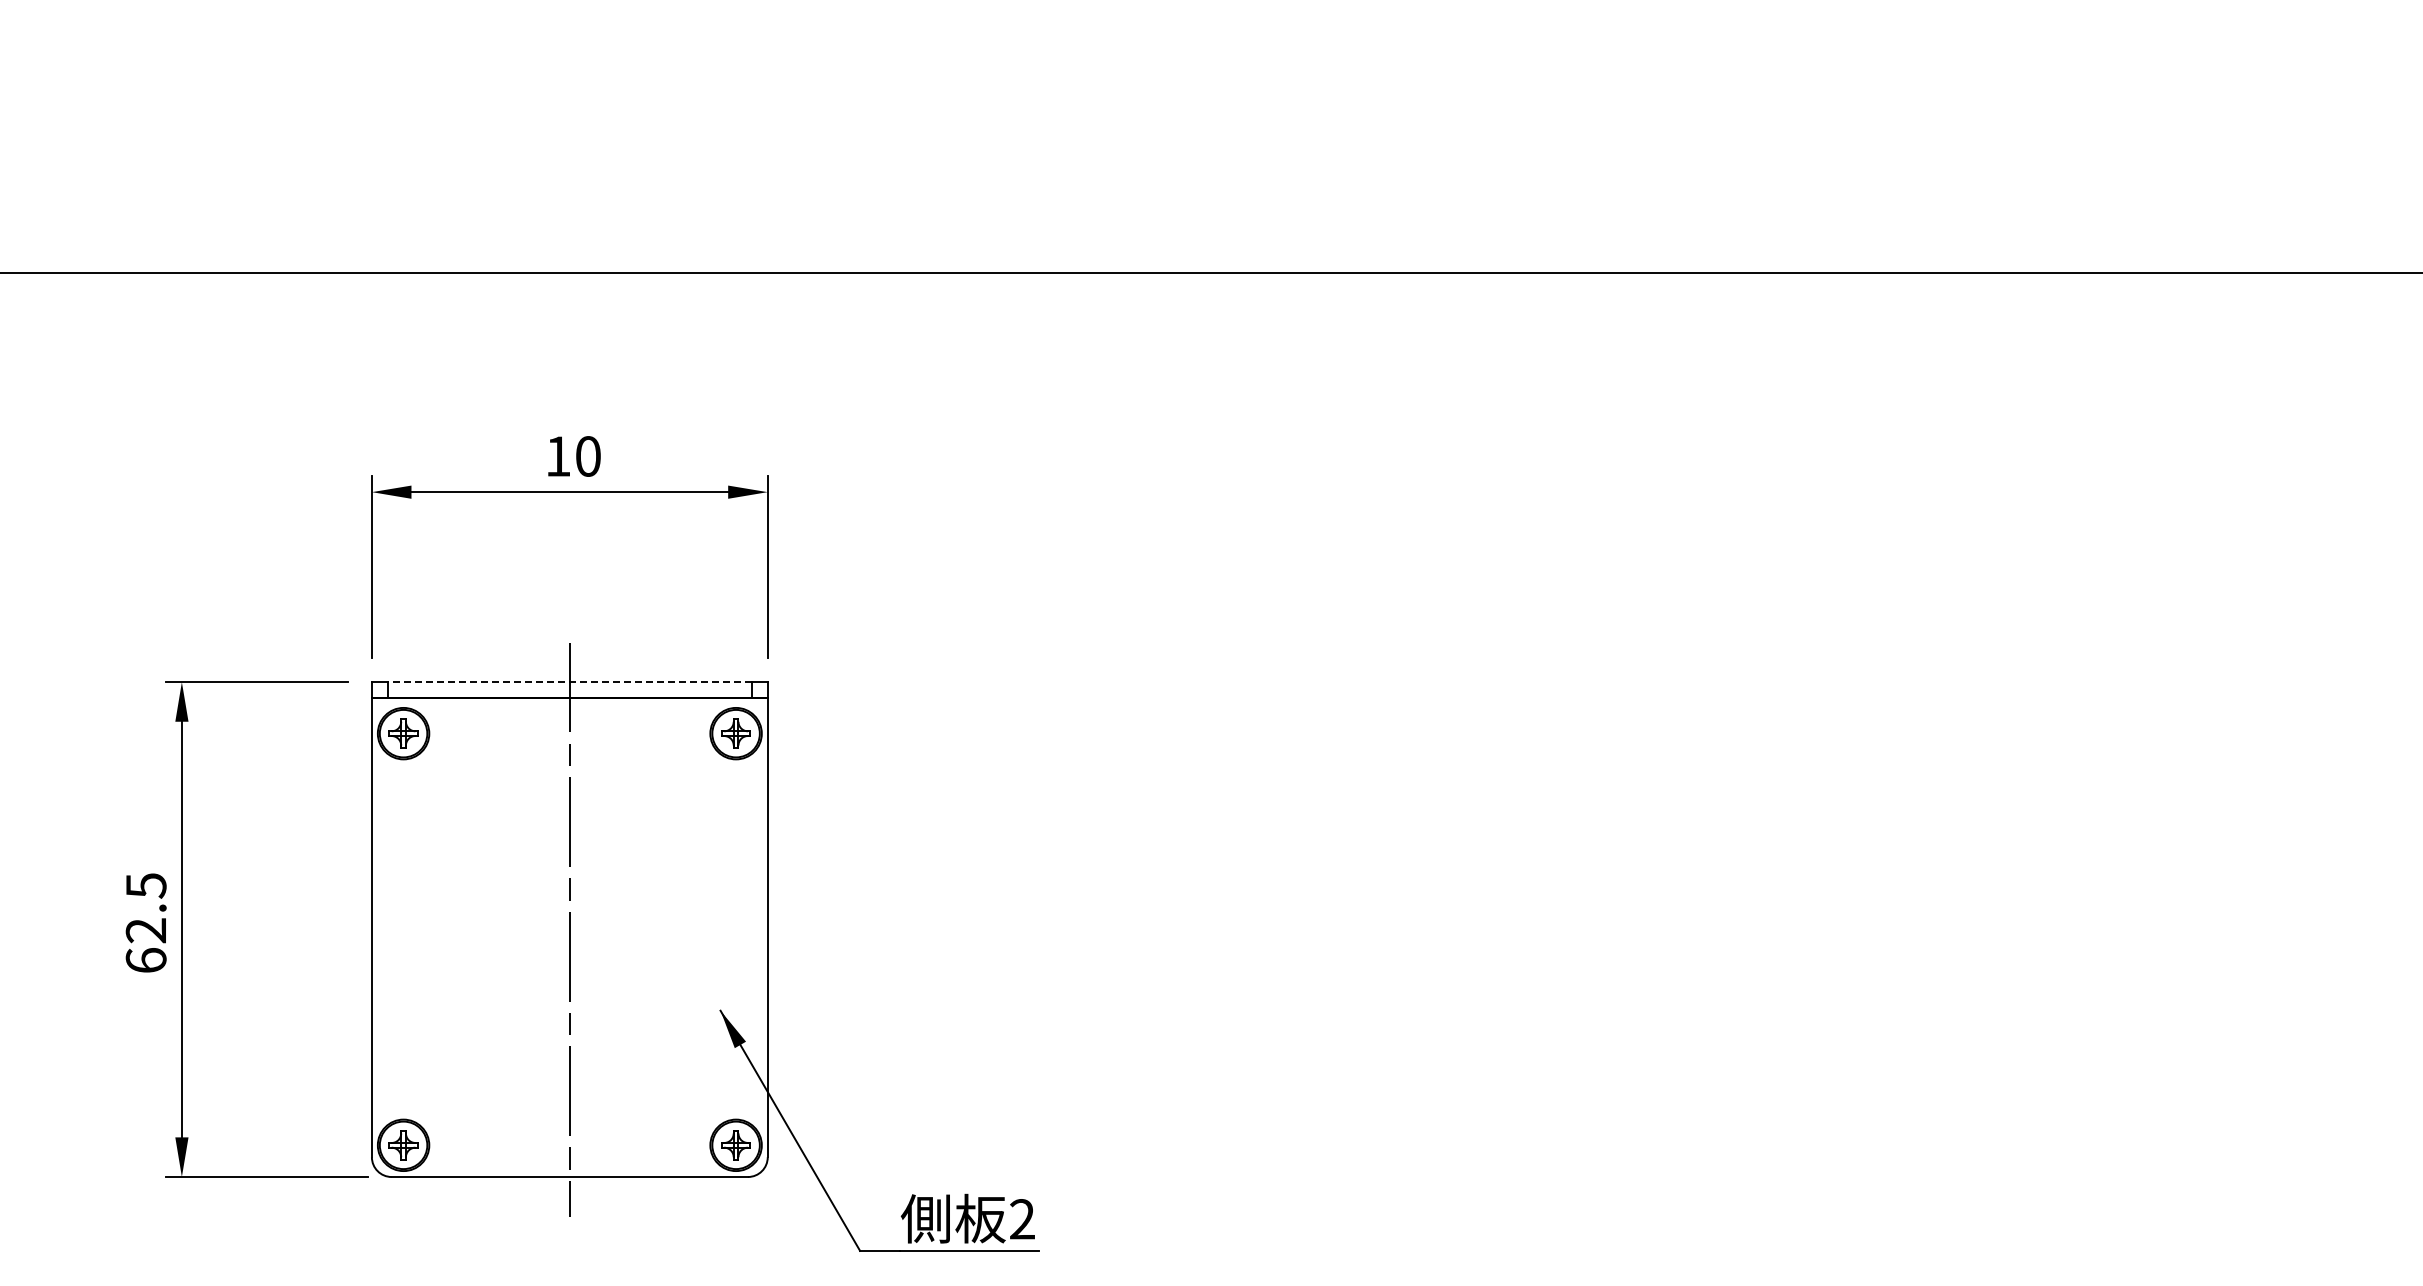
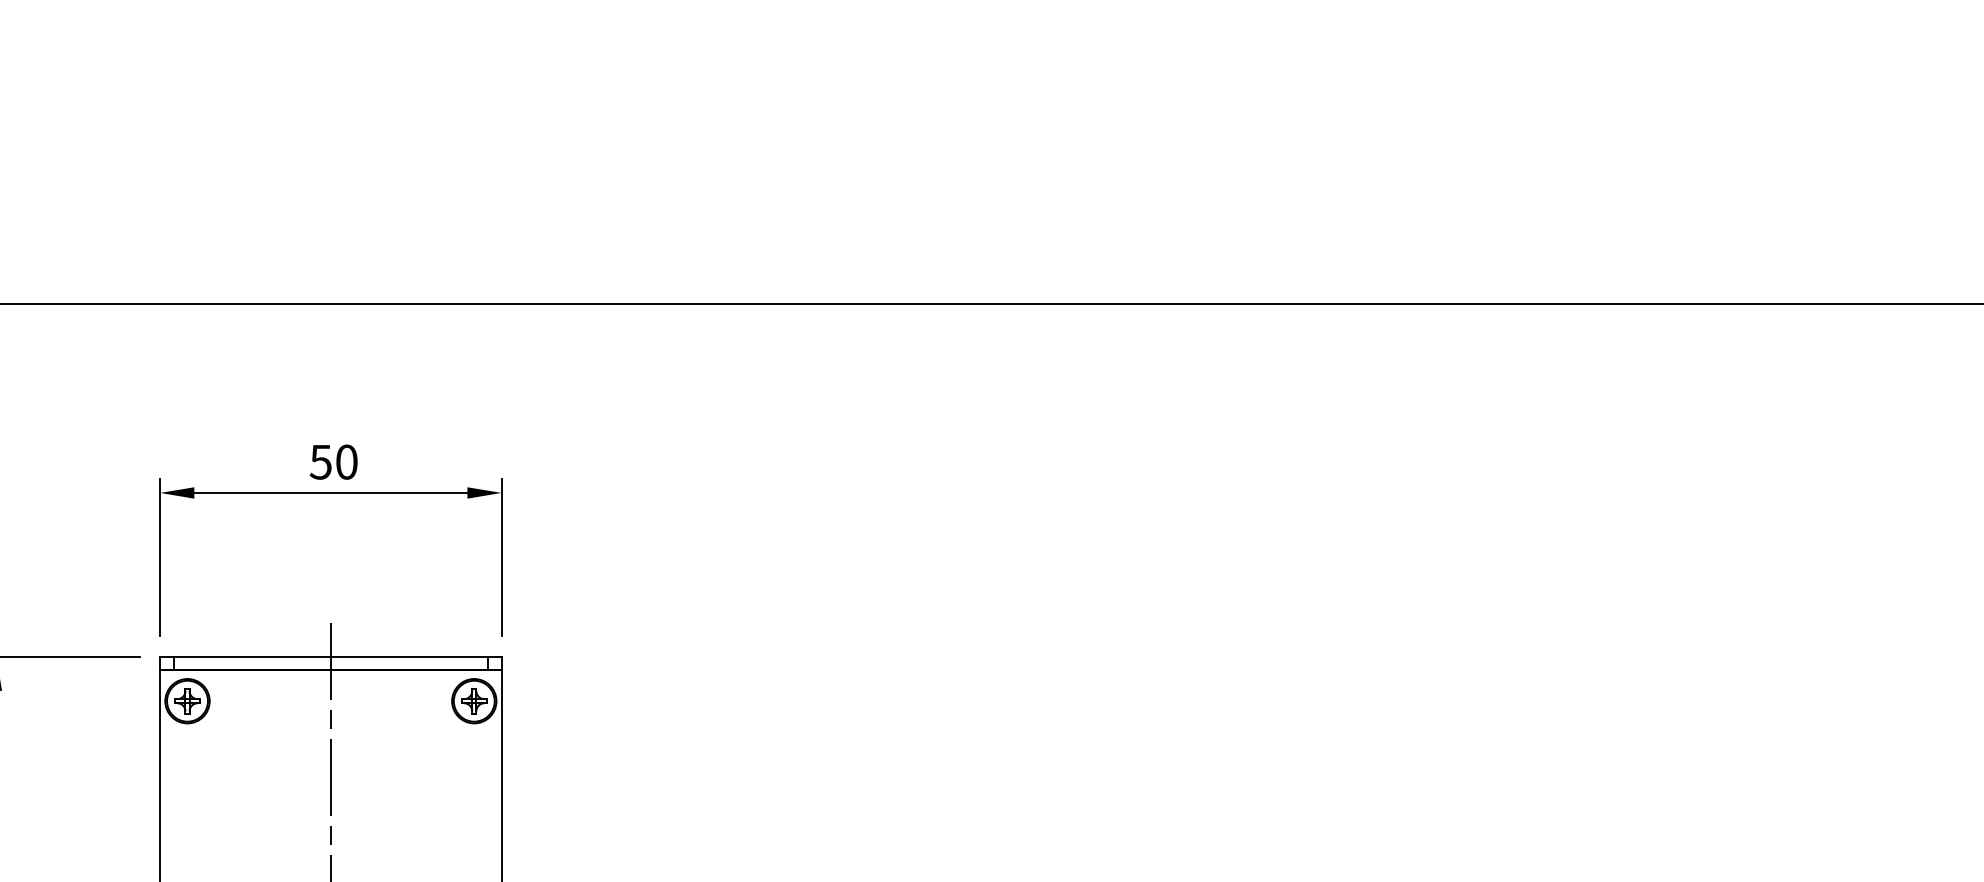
text: (557, 456) -> (320, 462), 10 -> 50
line: (569, 682) -> (330, 657), dashed -> solid

